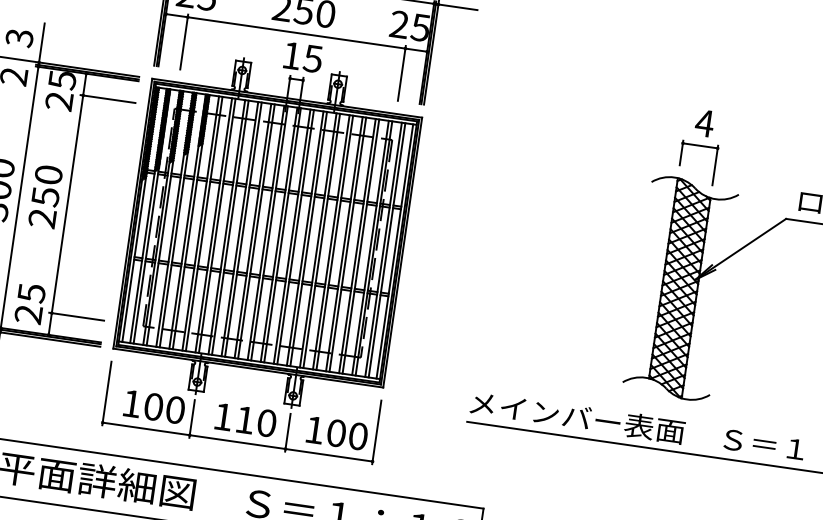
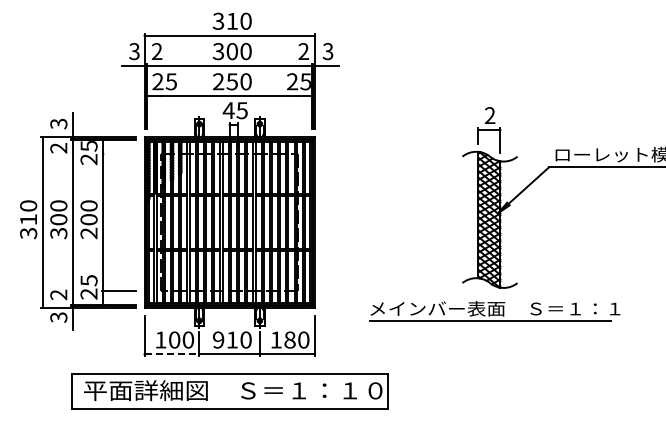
line: (183, 41) -> (160, 111), removed
text: (291, 55) -> (228, 110), 15 -> 45
line: (402, 73) -> (298, 111), removed
line: (107, 98) -> (118, 153), removed
text: (703, 123) -> (489, 115), 4 -> 2
text: (44, 196) -> (88, 219), 250 -> 200
text: (223, 416) -> (218, 339), 110 -> 910
line: (147, 429) -> (172, 354), solid -> dashed
text: (335, 433) -> (289, 340), 100 -> 180

